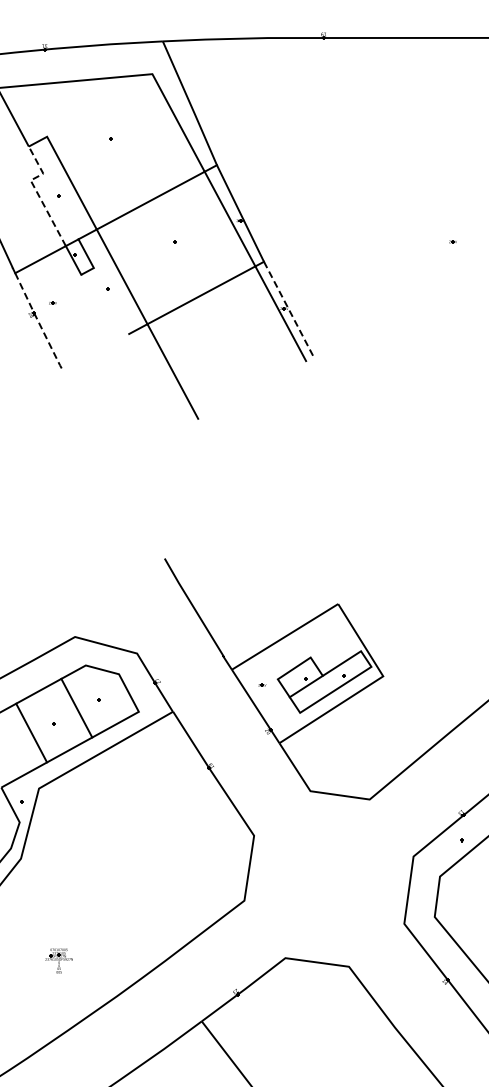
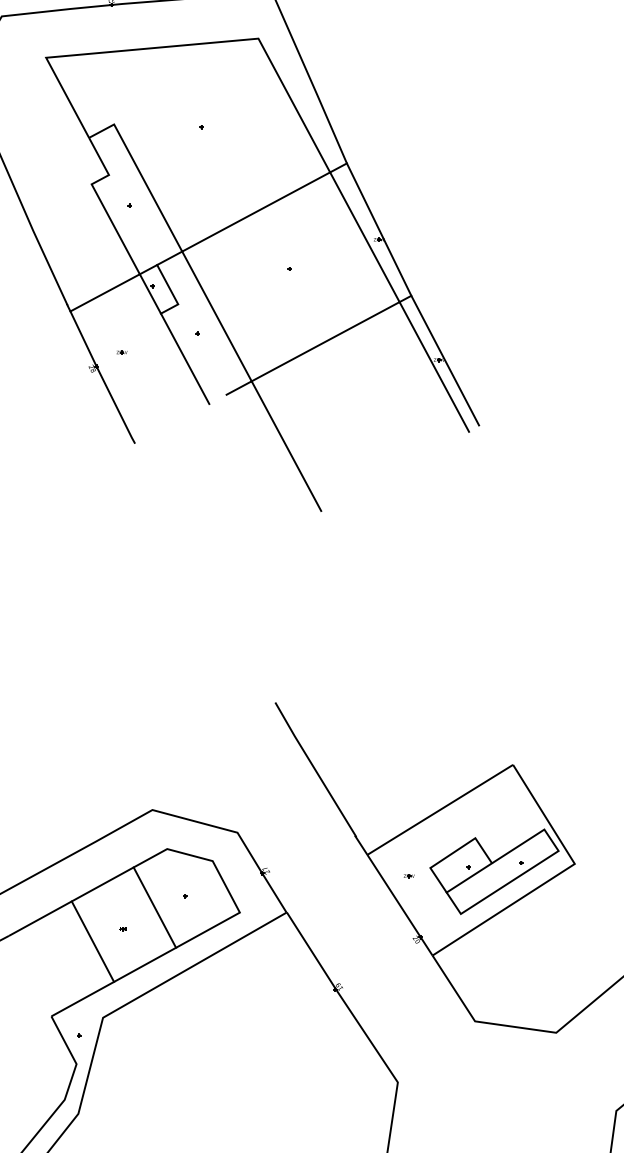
line: (36, 191) -> (99, 199), dashed -> solid
line: (98, 307) -> (184, 358), added
line: (288, 309) -> (444, 361), dashed -> solid
line: (38, 321) -> (102, 377), dashed -> solid

